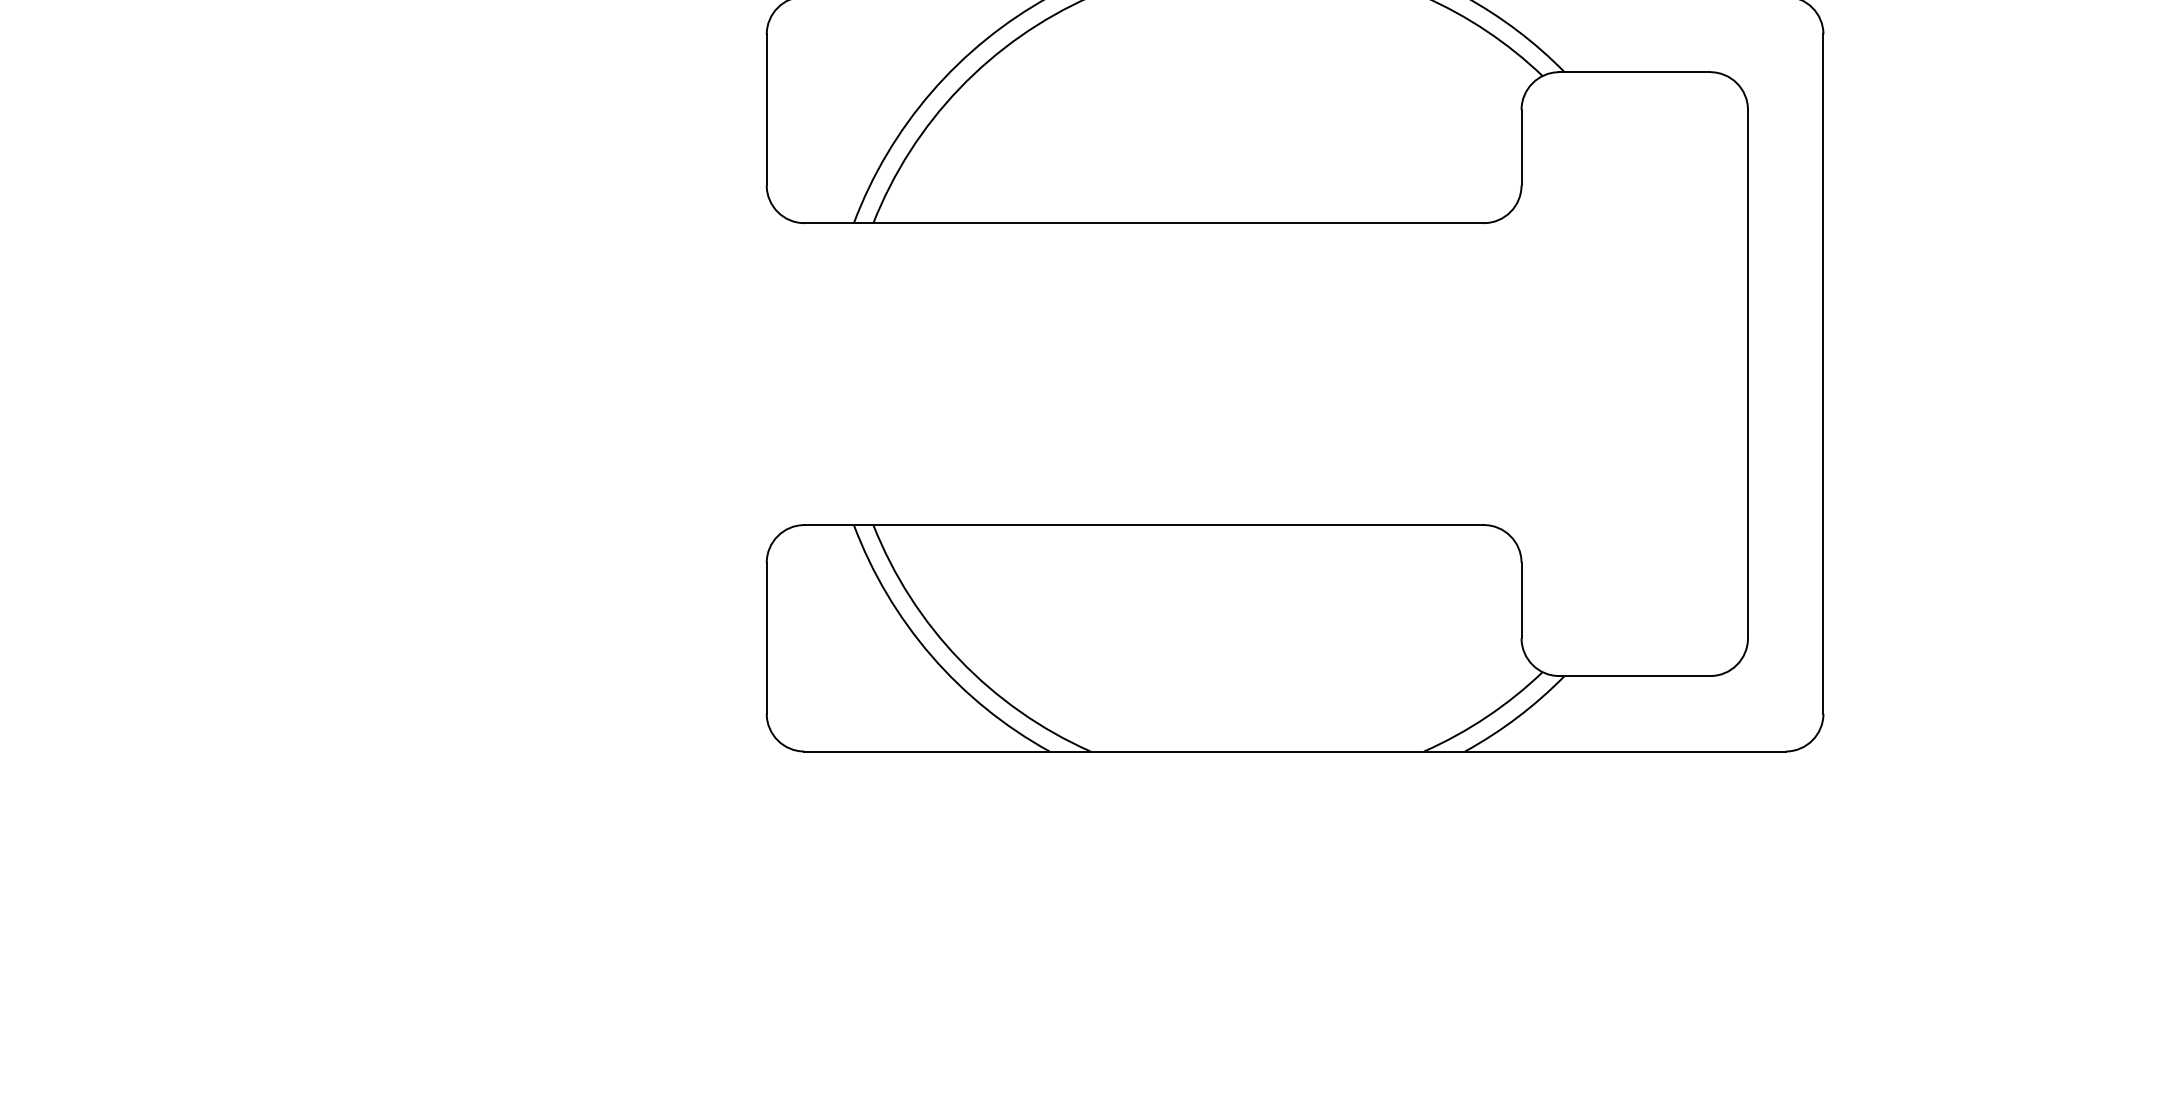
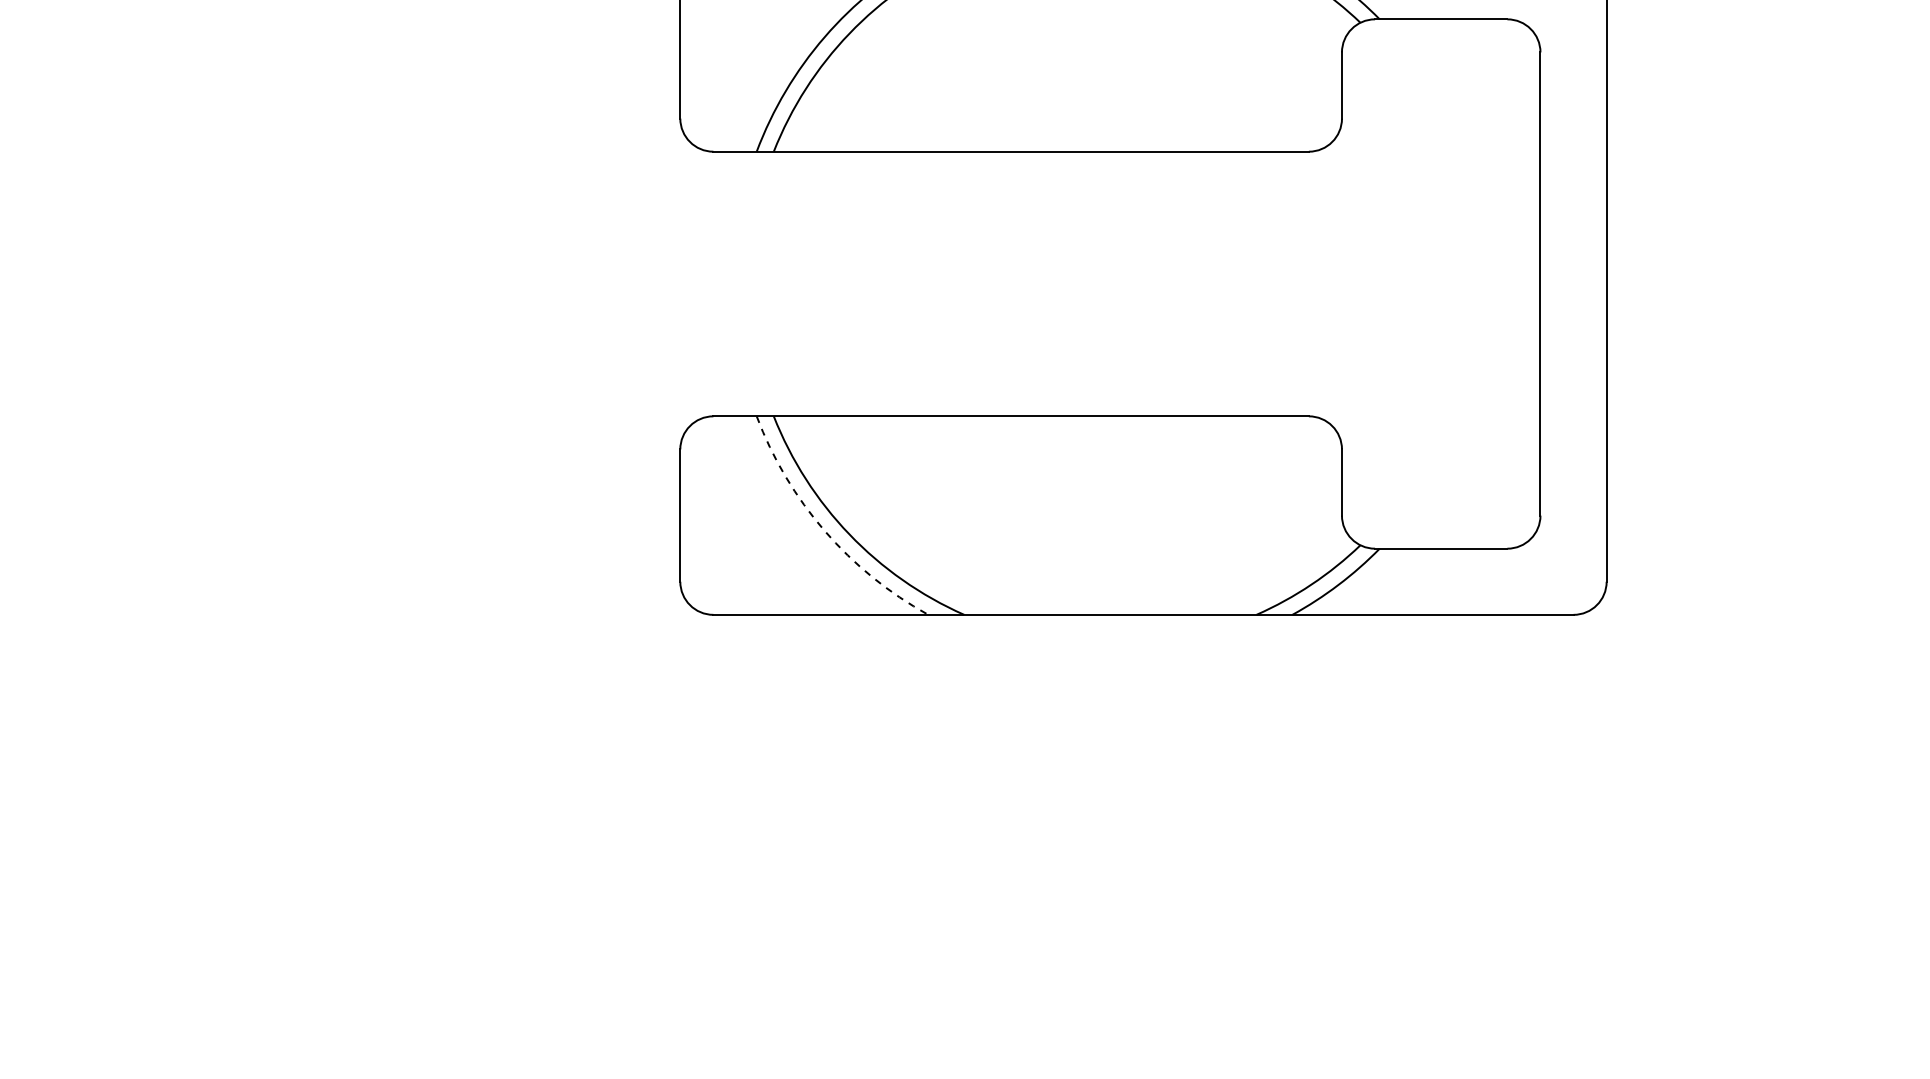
arc: (931, 655) -> (824, 530), solid -> dashed

